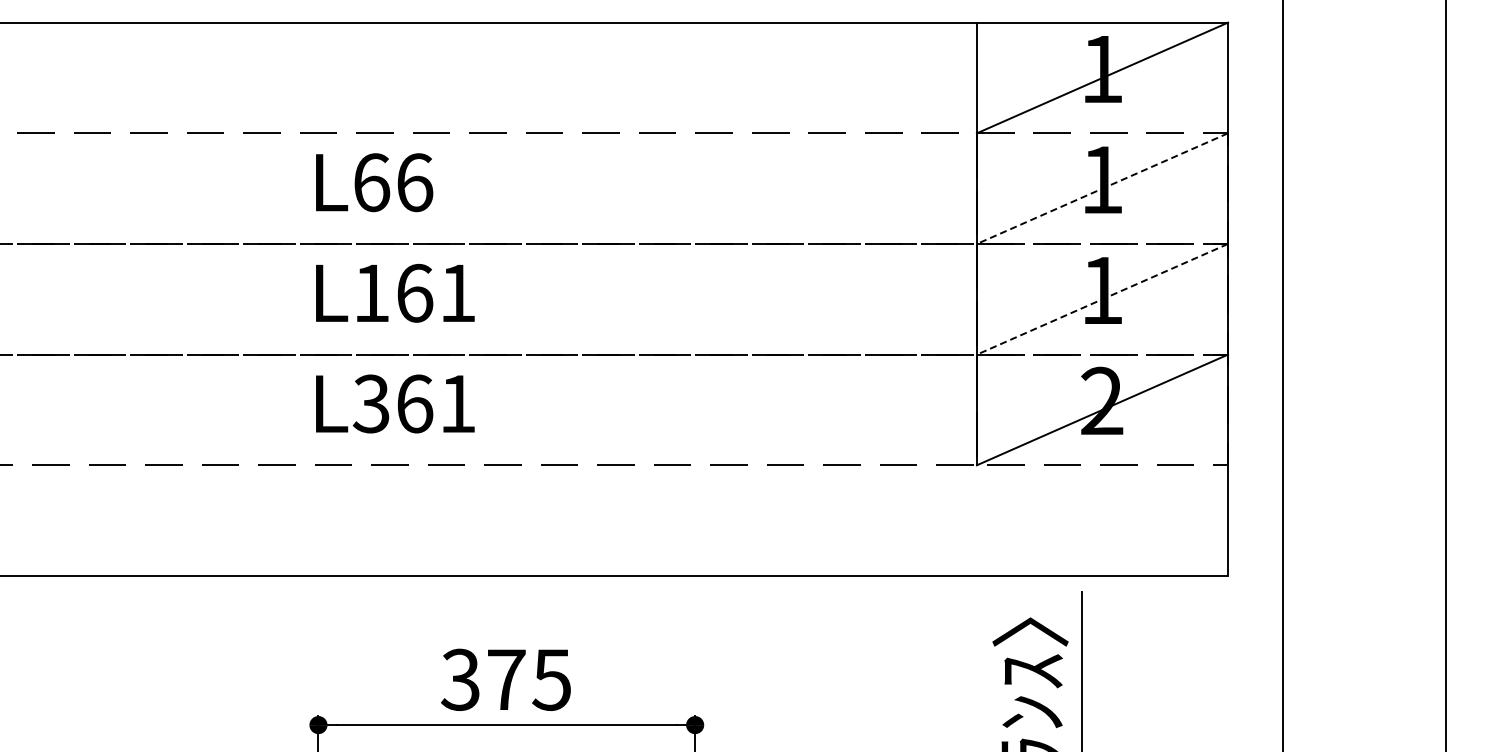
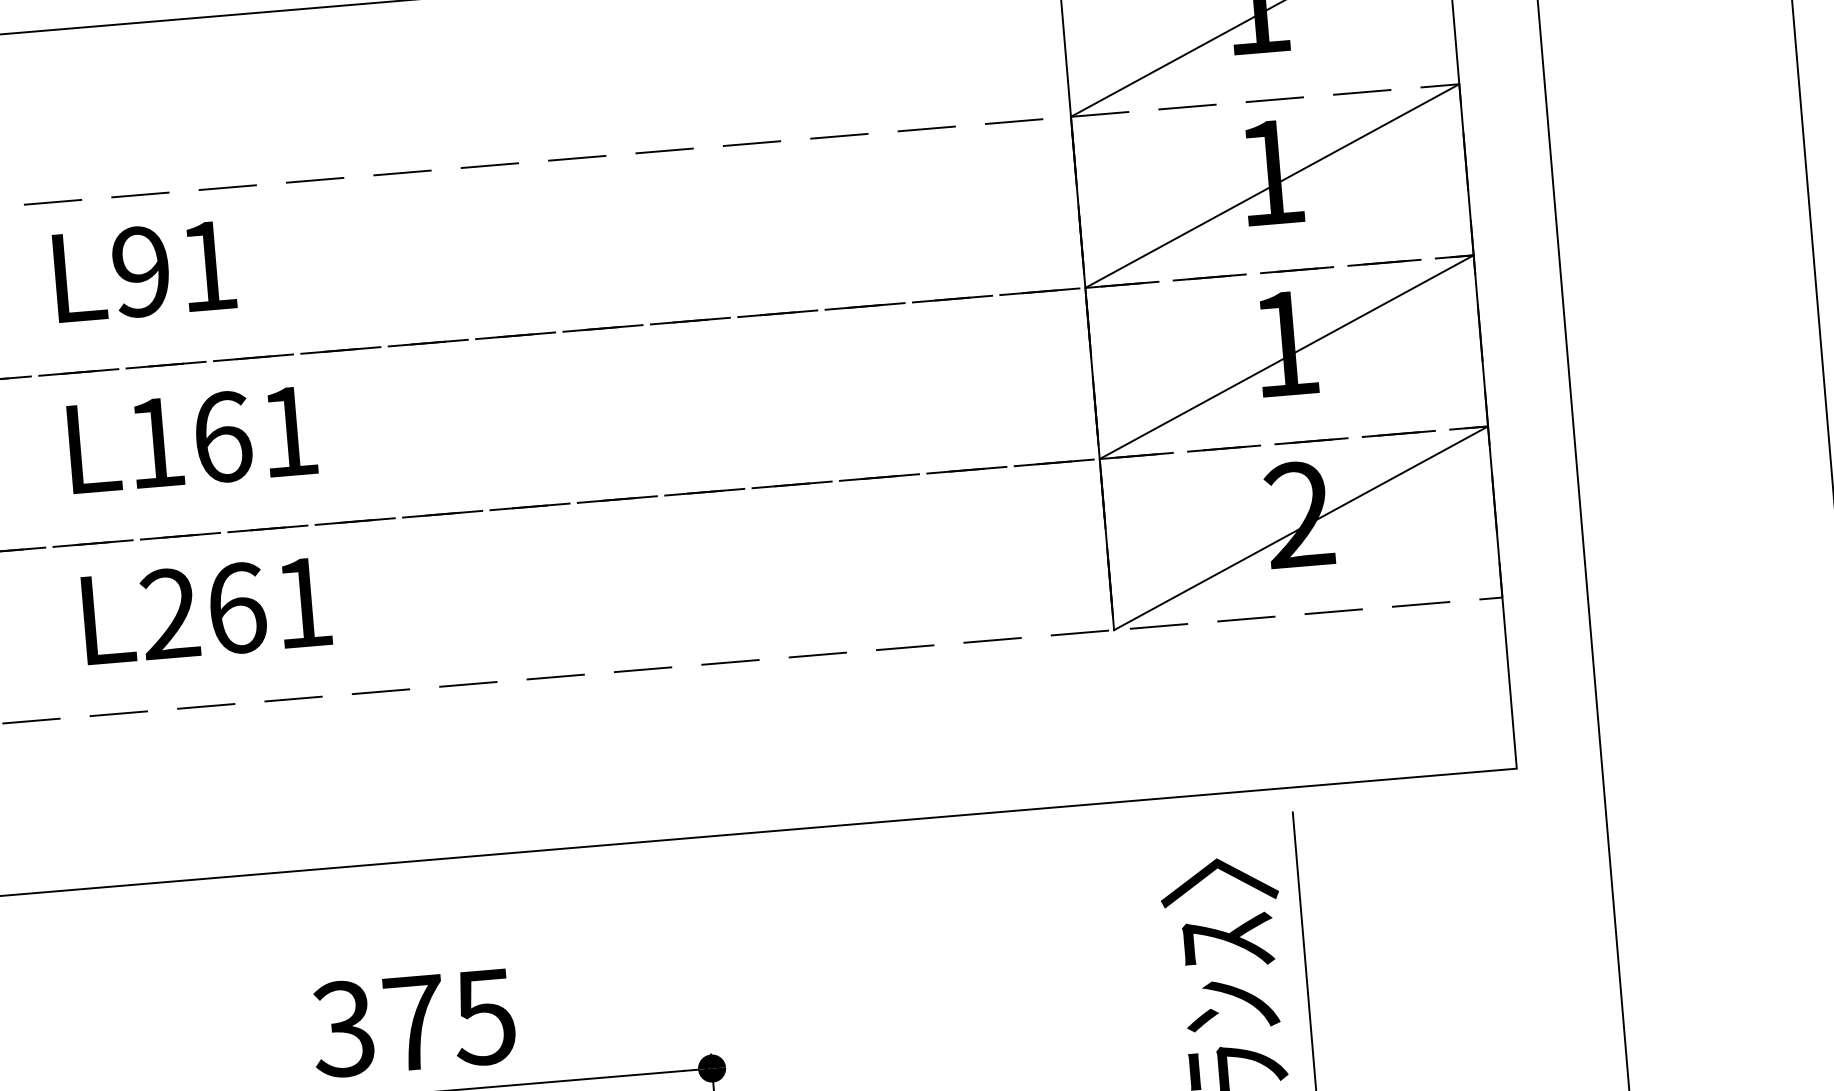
text: (393, 182) -> (175, 268), L66 -> L91
line: (1102, 188) -> (1272, 185), dashed -> solid
line: (1102, 299) -> (1286, 357), dashed -> solid
text: (370, 403) -> (168, 613), L361 -> L261

